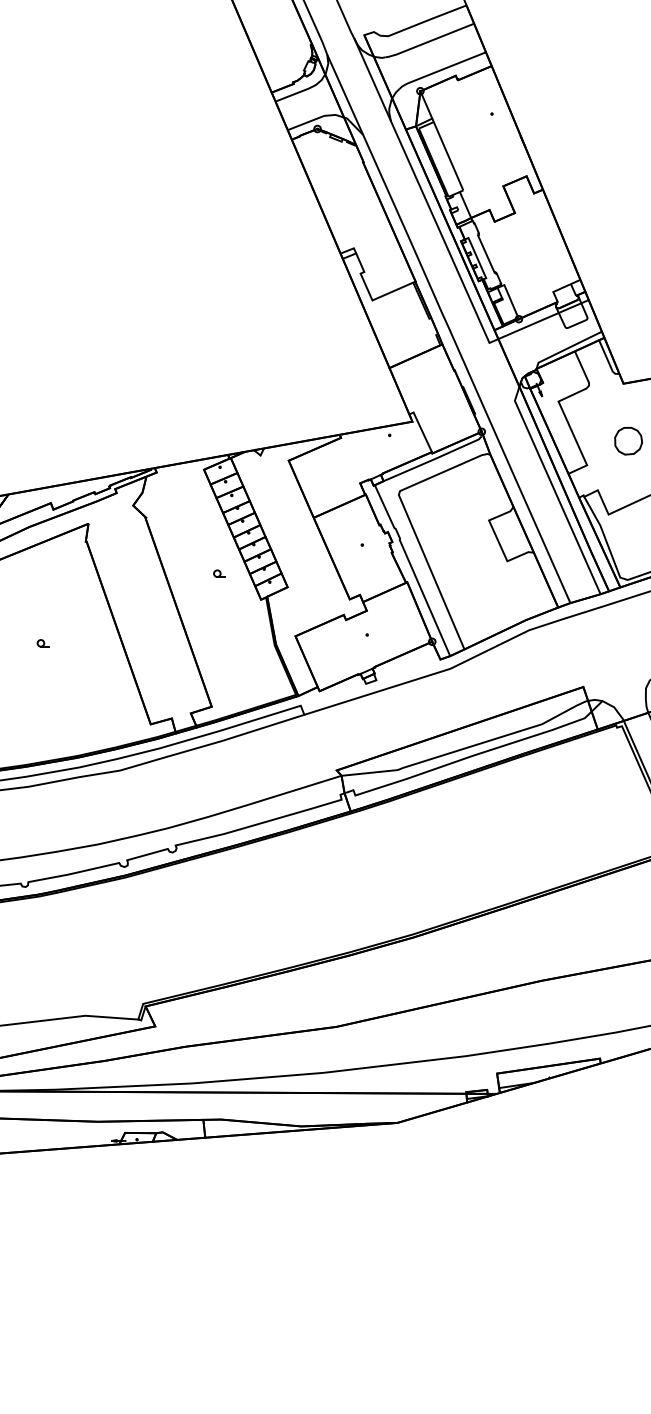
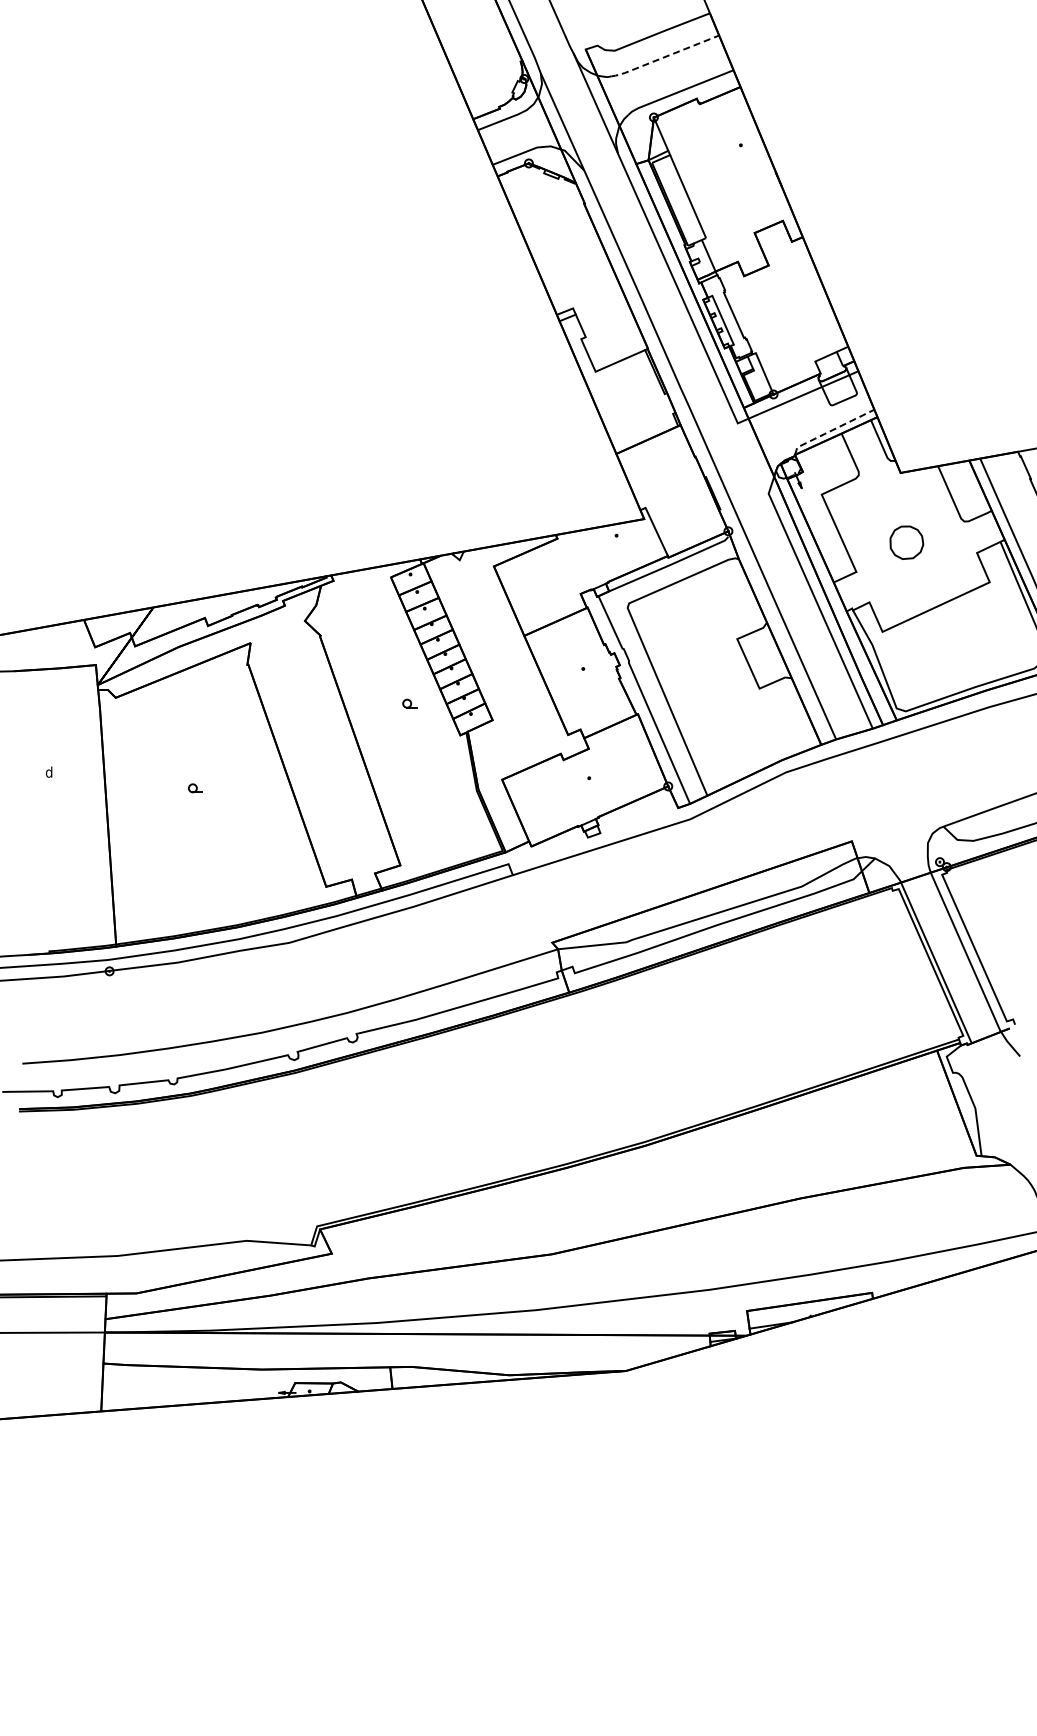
line: (429, 41) -> (664, 57), solid -> dashed
line: (567, 348) -> (832, 430), solid -> dashed

